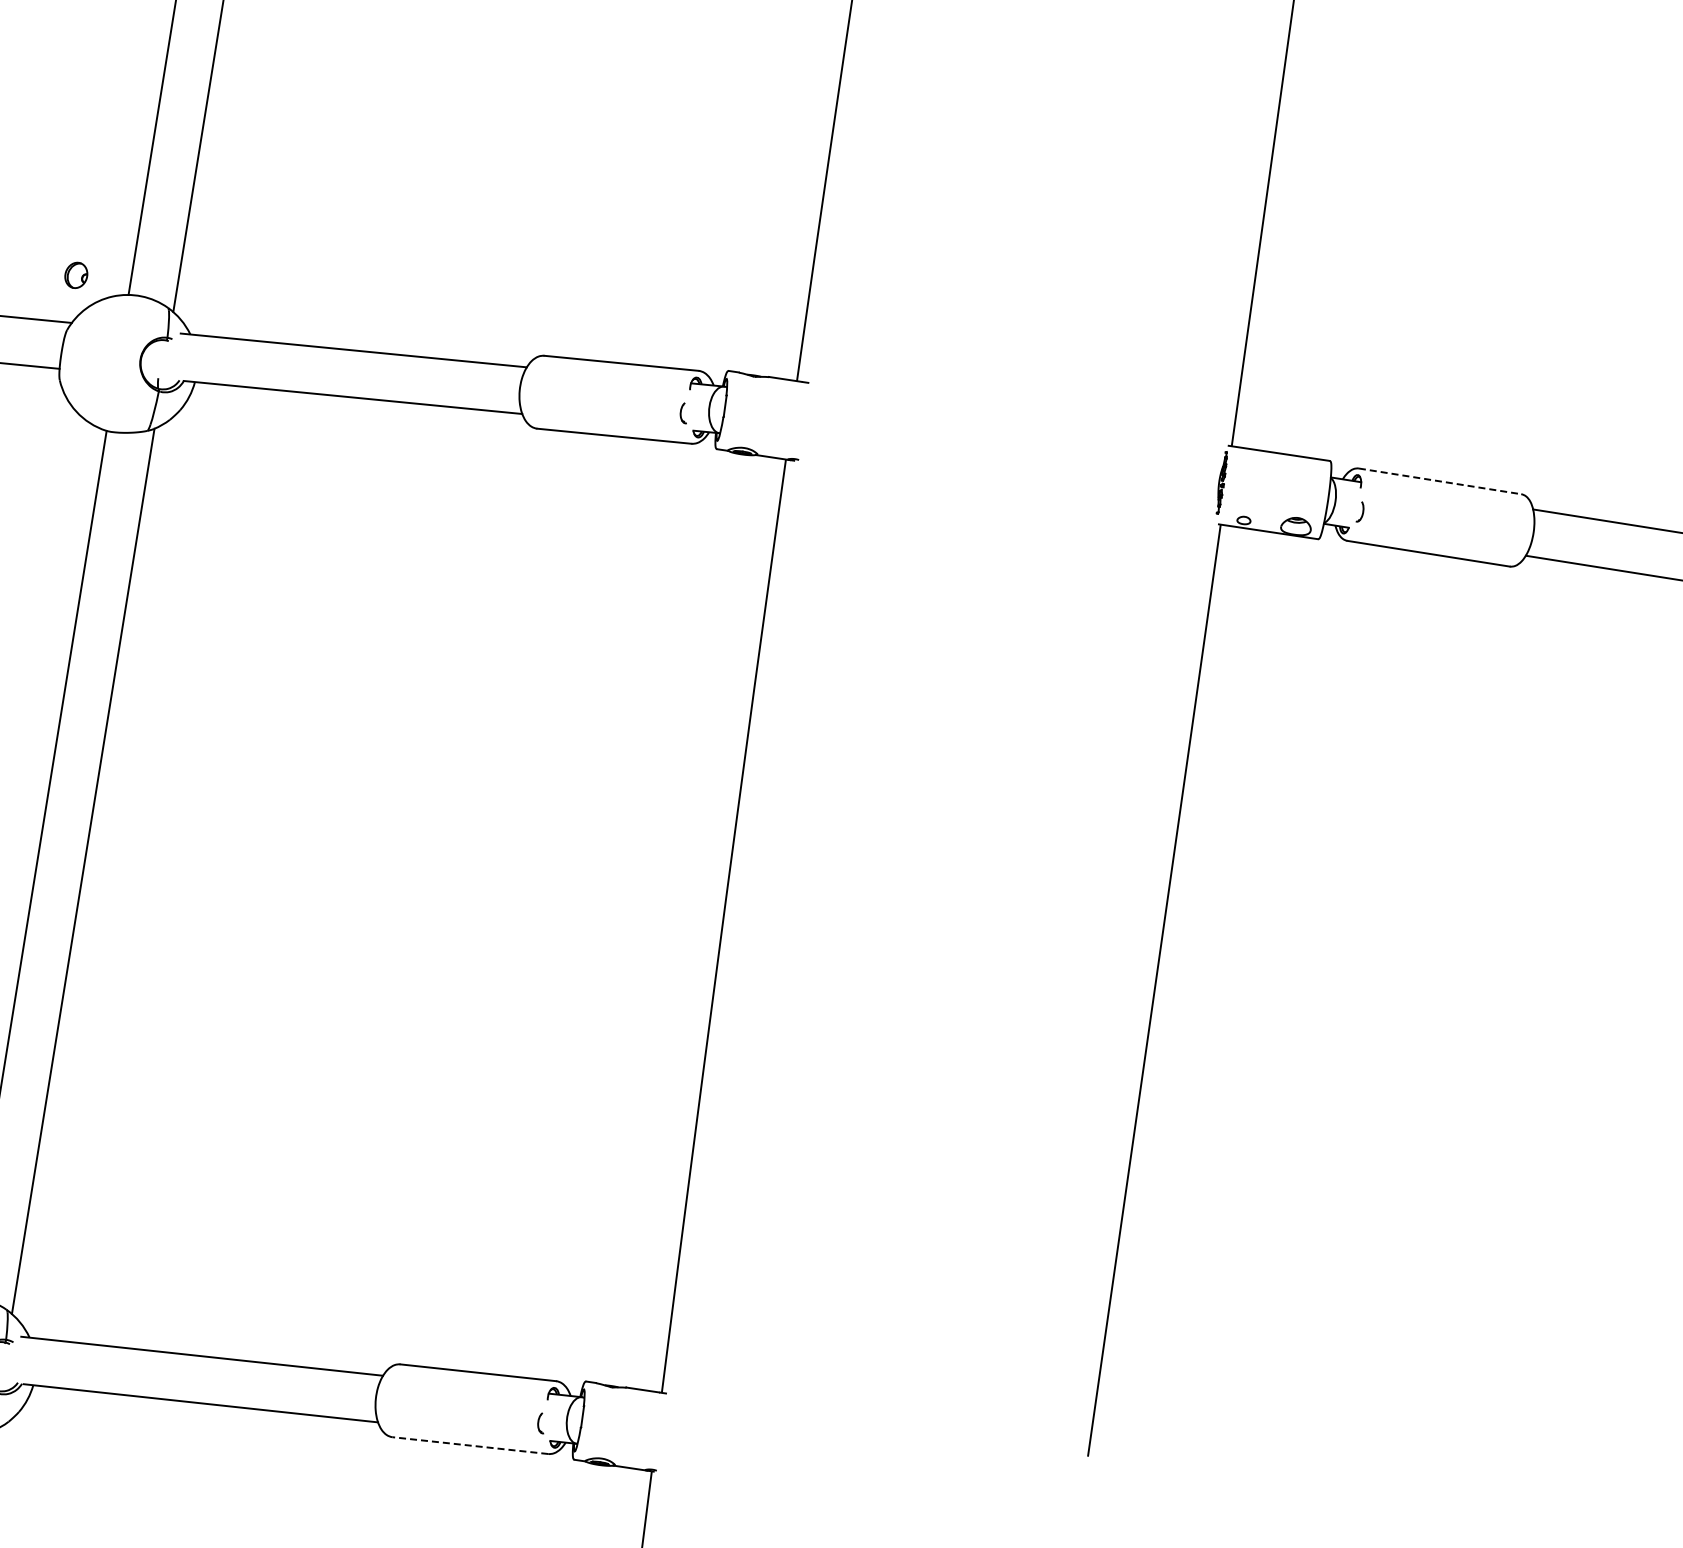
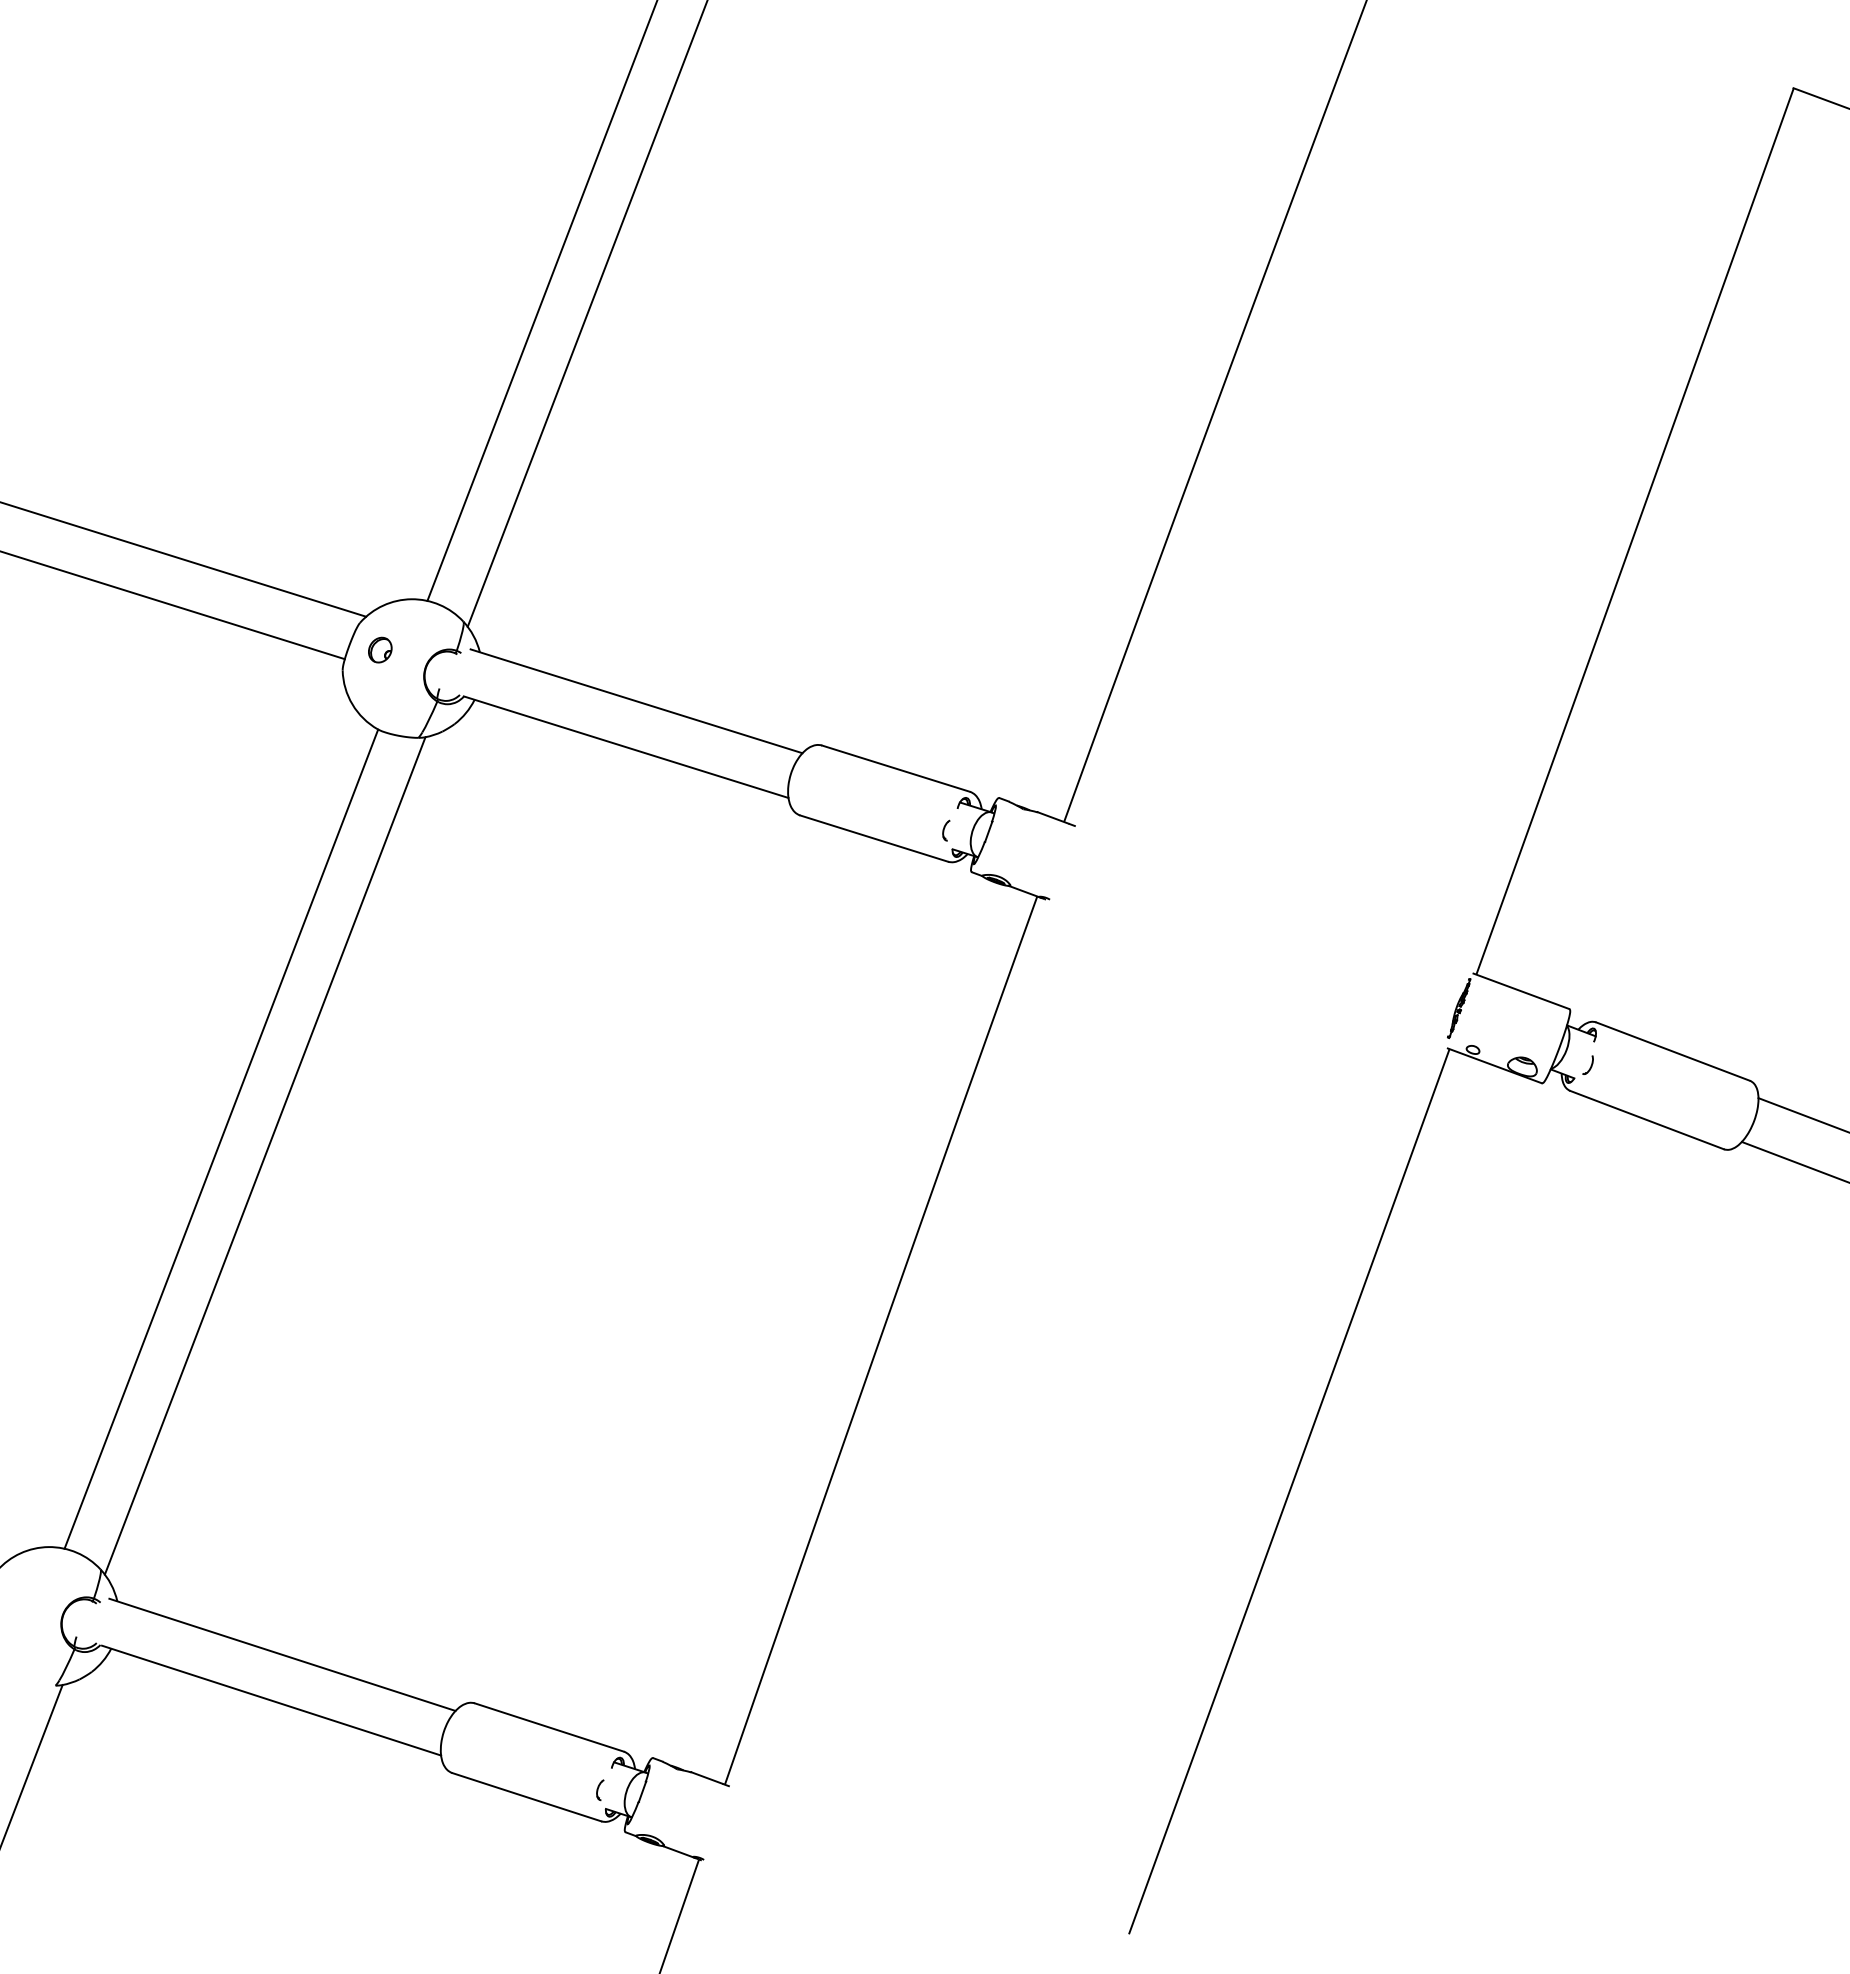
part: (76, 274) -> (380, 649), moved
line: (1440, 481) -> (1673, 1051), dashed -> solid
line: (470, 1445) -> (526, 1797), dashed -> solid

